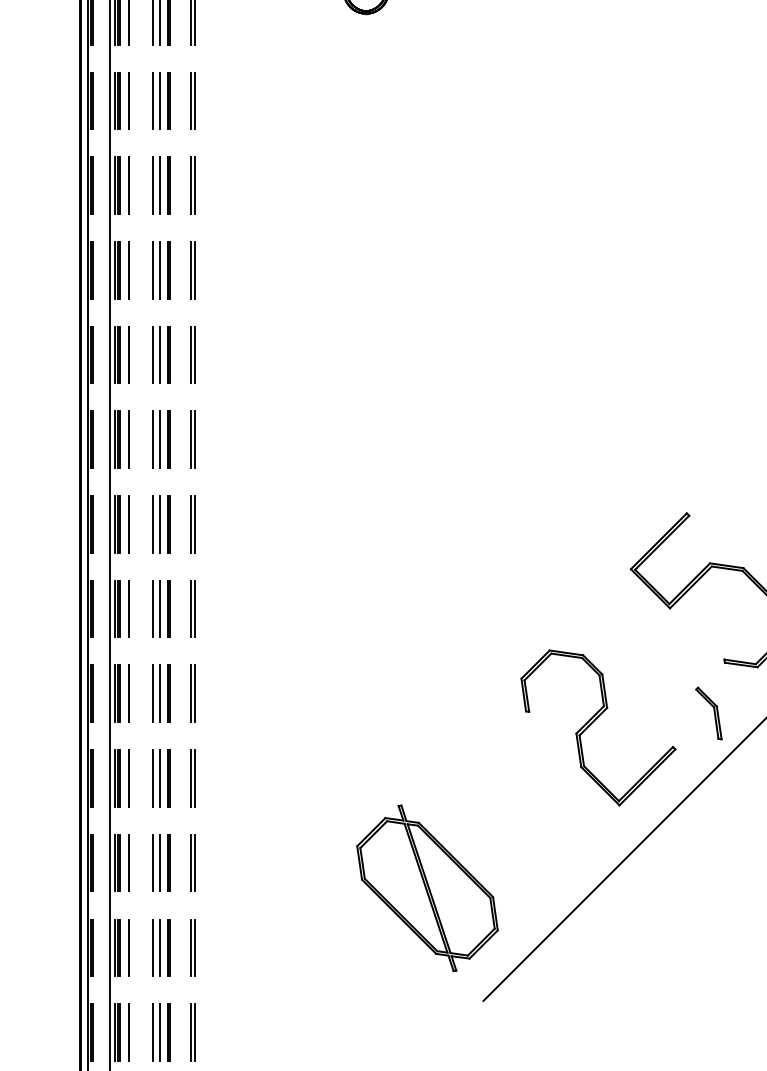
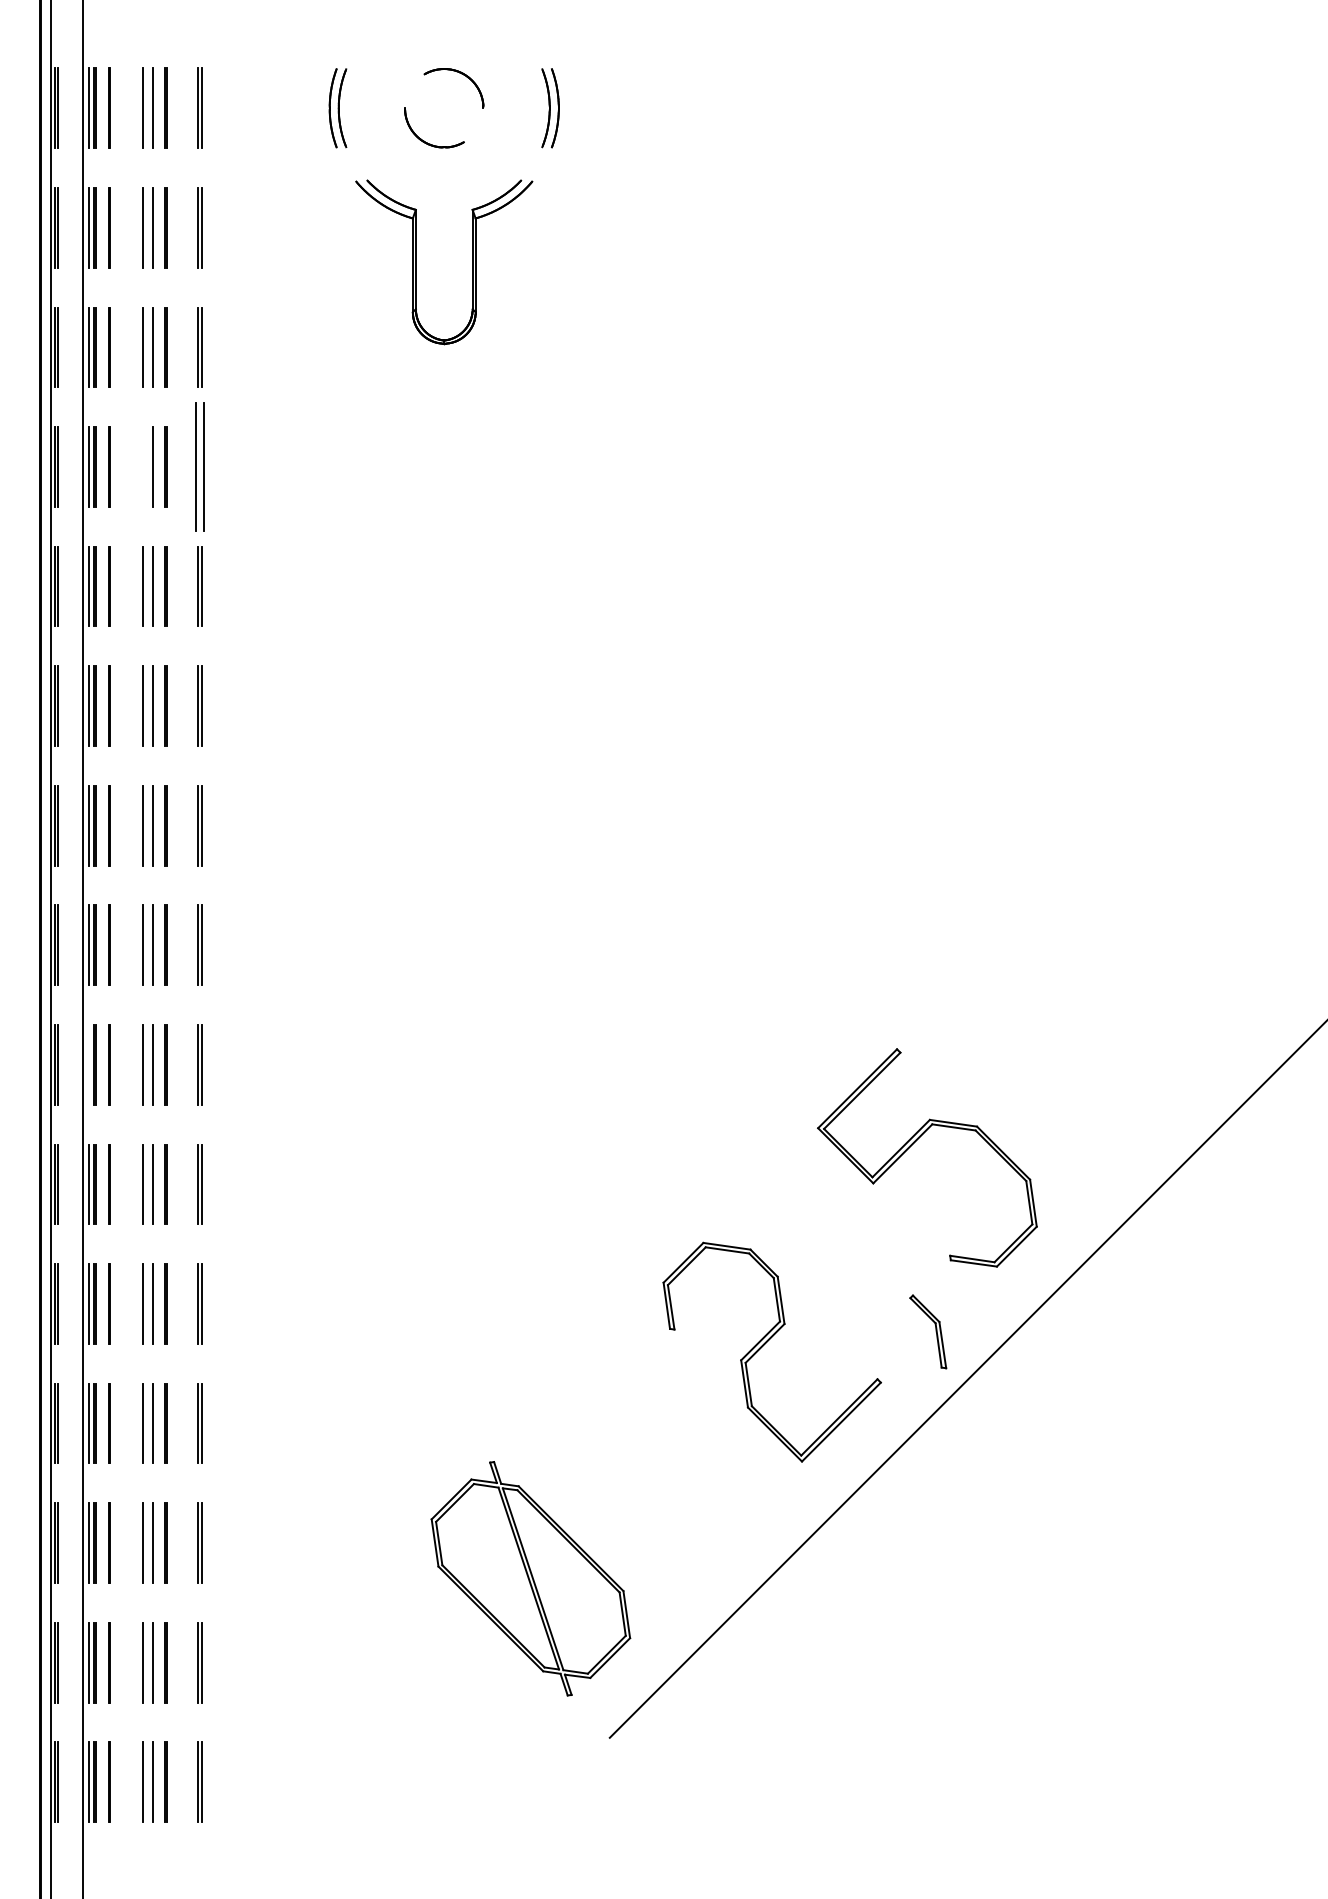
line: (153, 100) -> (143, 466), removed
part: (192, 100) -> (199, 466), size x1.6
line: (114, 524) -> (89, 1064), removed

